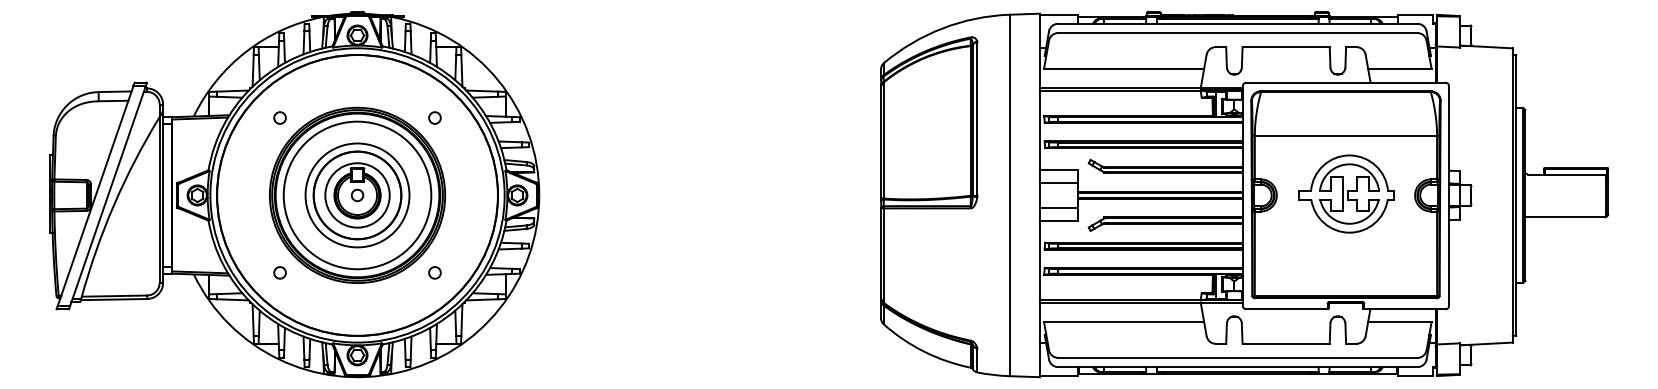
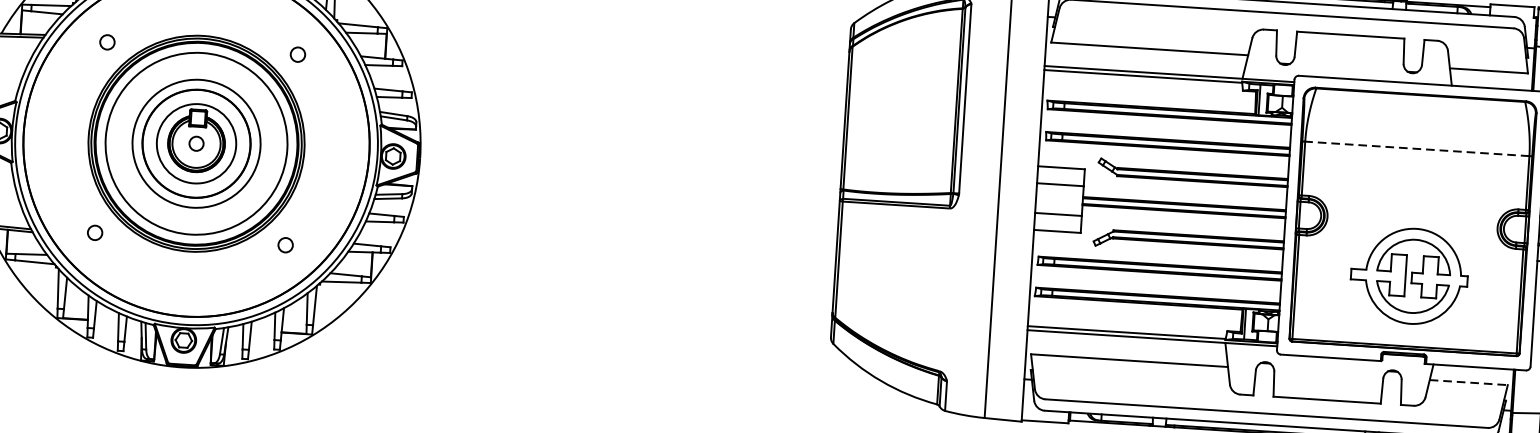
line: (1345, 135) -> (1416, 148), solid -> dashed
part: (1346, 193) -> (1409, 275), moved
line: (1399, 322) -> (1468, 382), solid -> dashed

